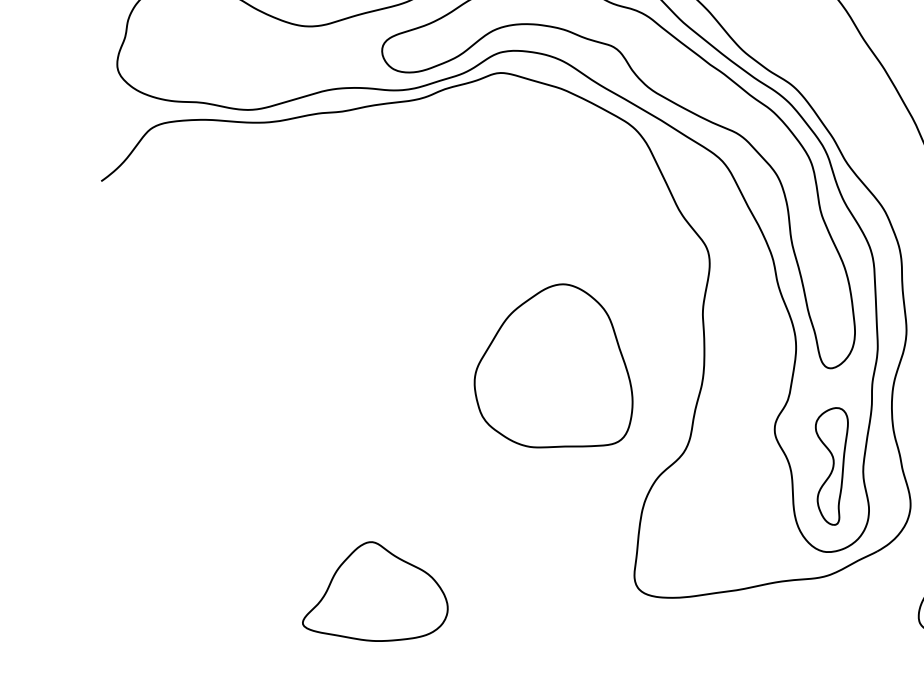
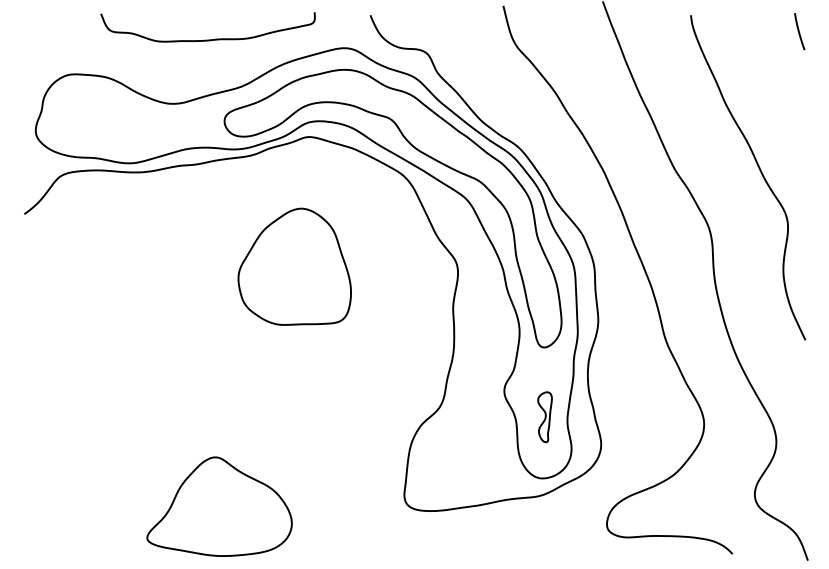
part: (553, 365) -> (294, 266), moved
part: (831, 465) -> (544, 416), size x0.6
part: (375, 591) -> (219, 506), size x1.4

